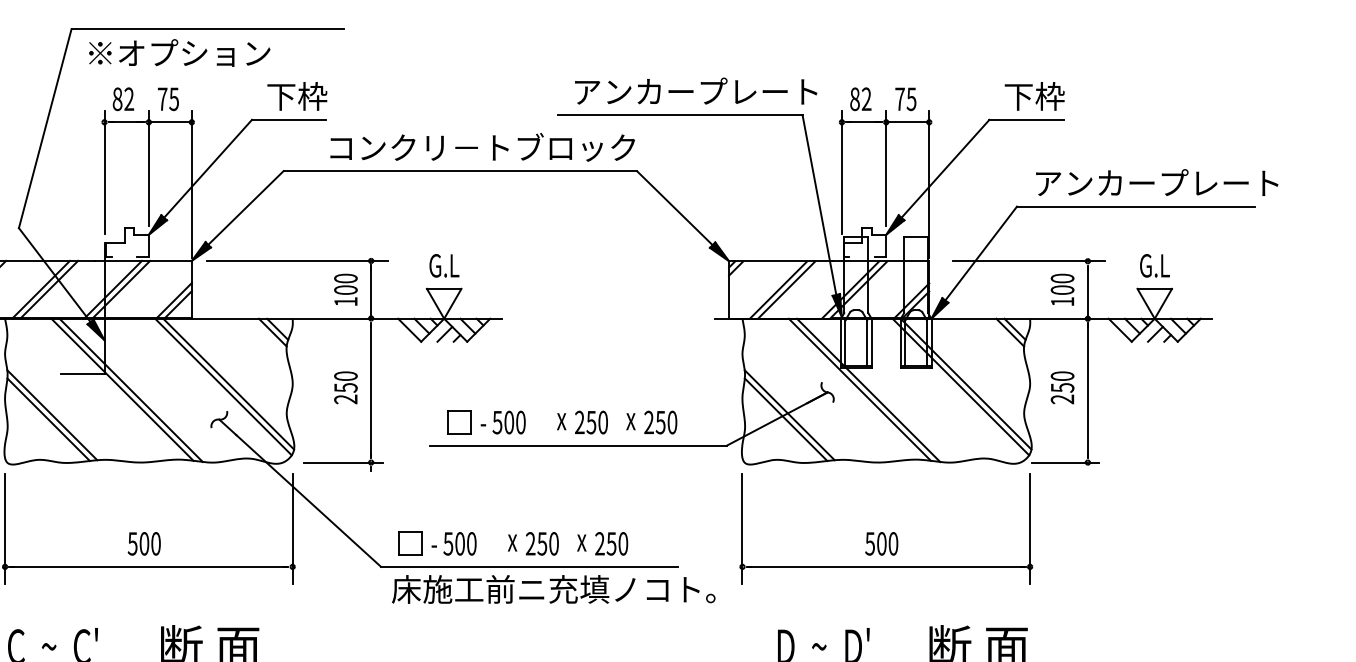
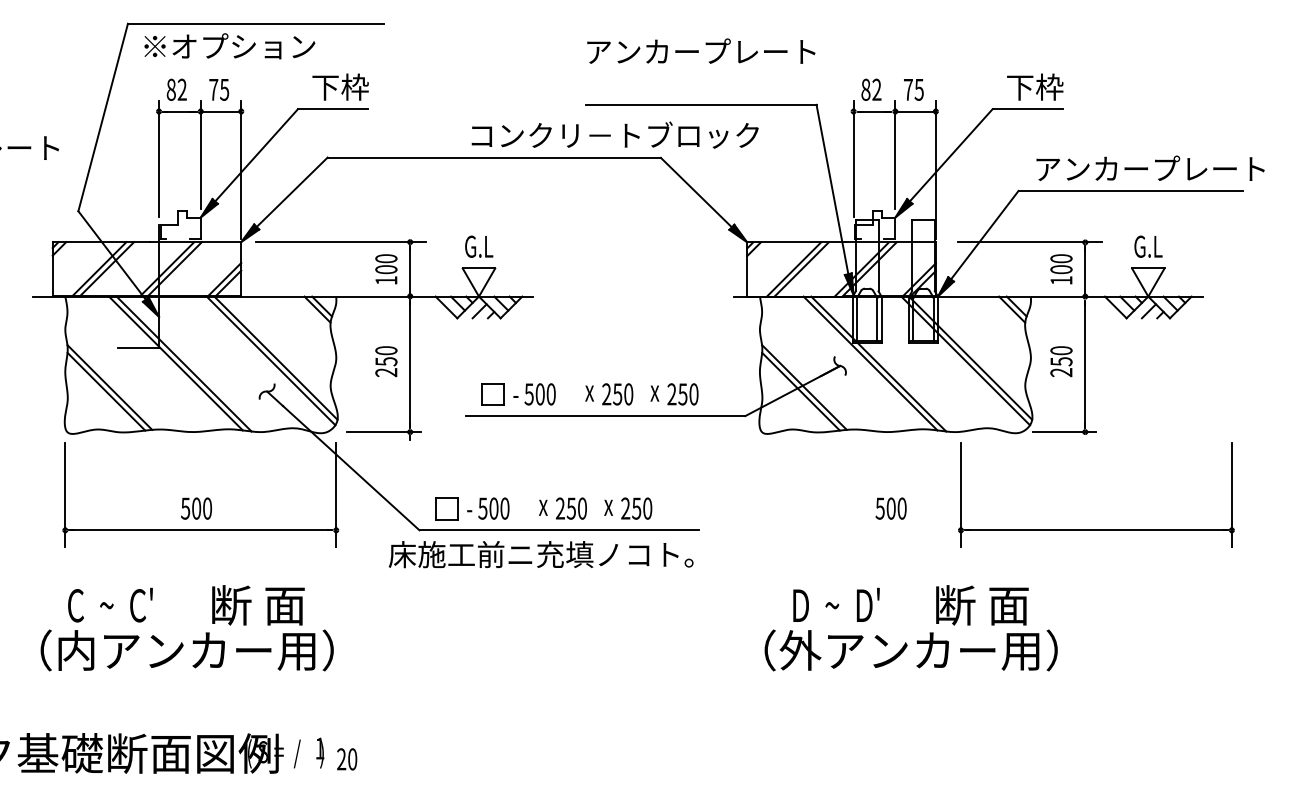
text: (696, 90) -> (701, 50), moved
text: (481, 146) -> (614, 134), moved
part: (886, 565) -> (1096, 529), moved
text: (553, 589) -> (540, 554), moved

